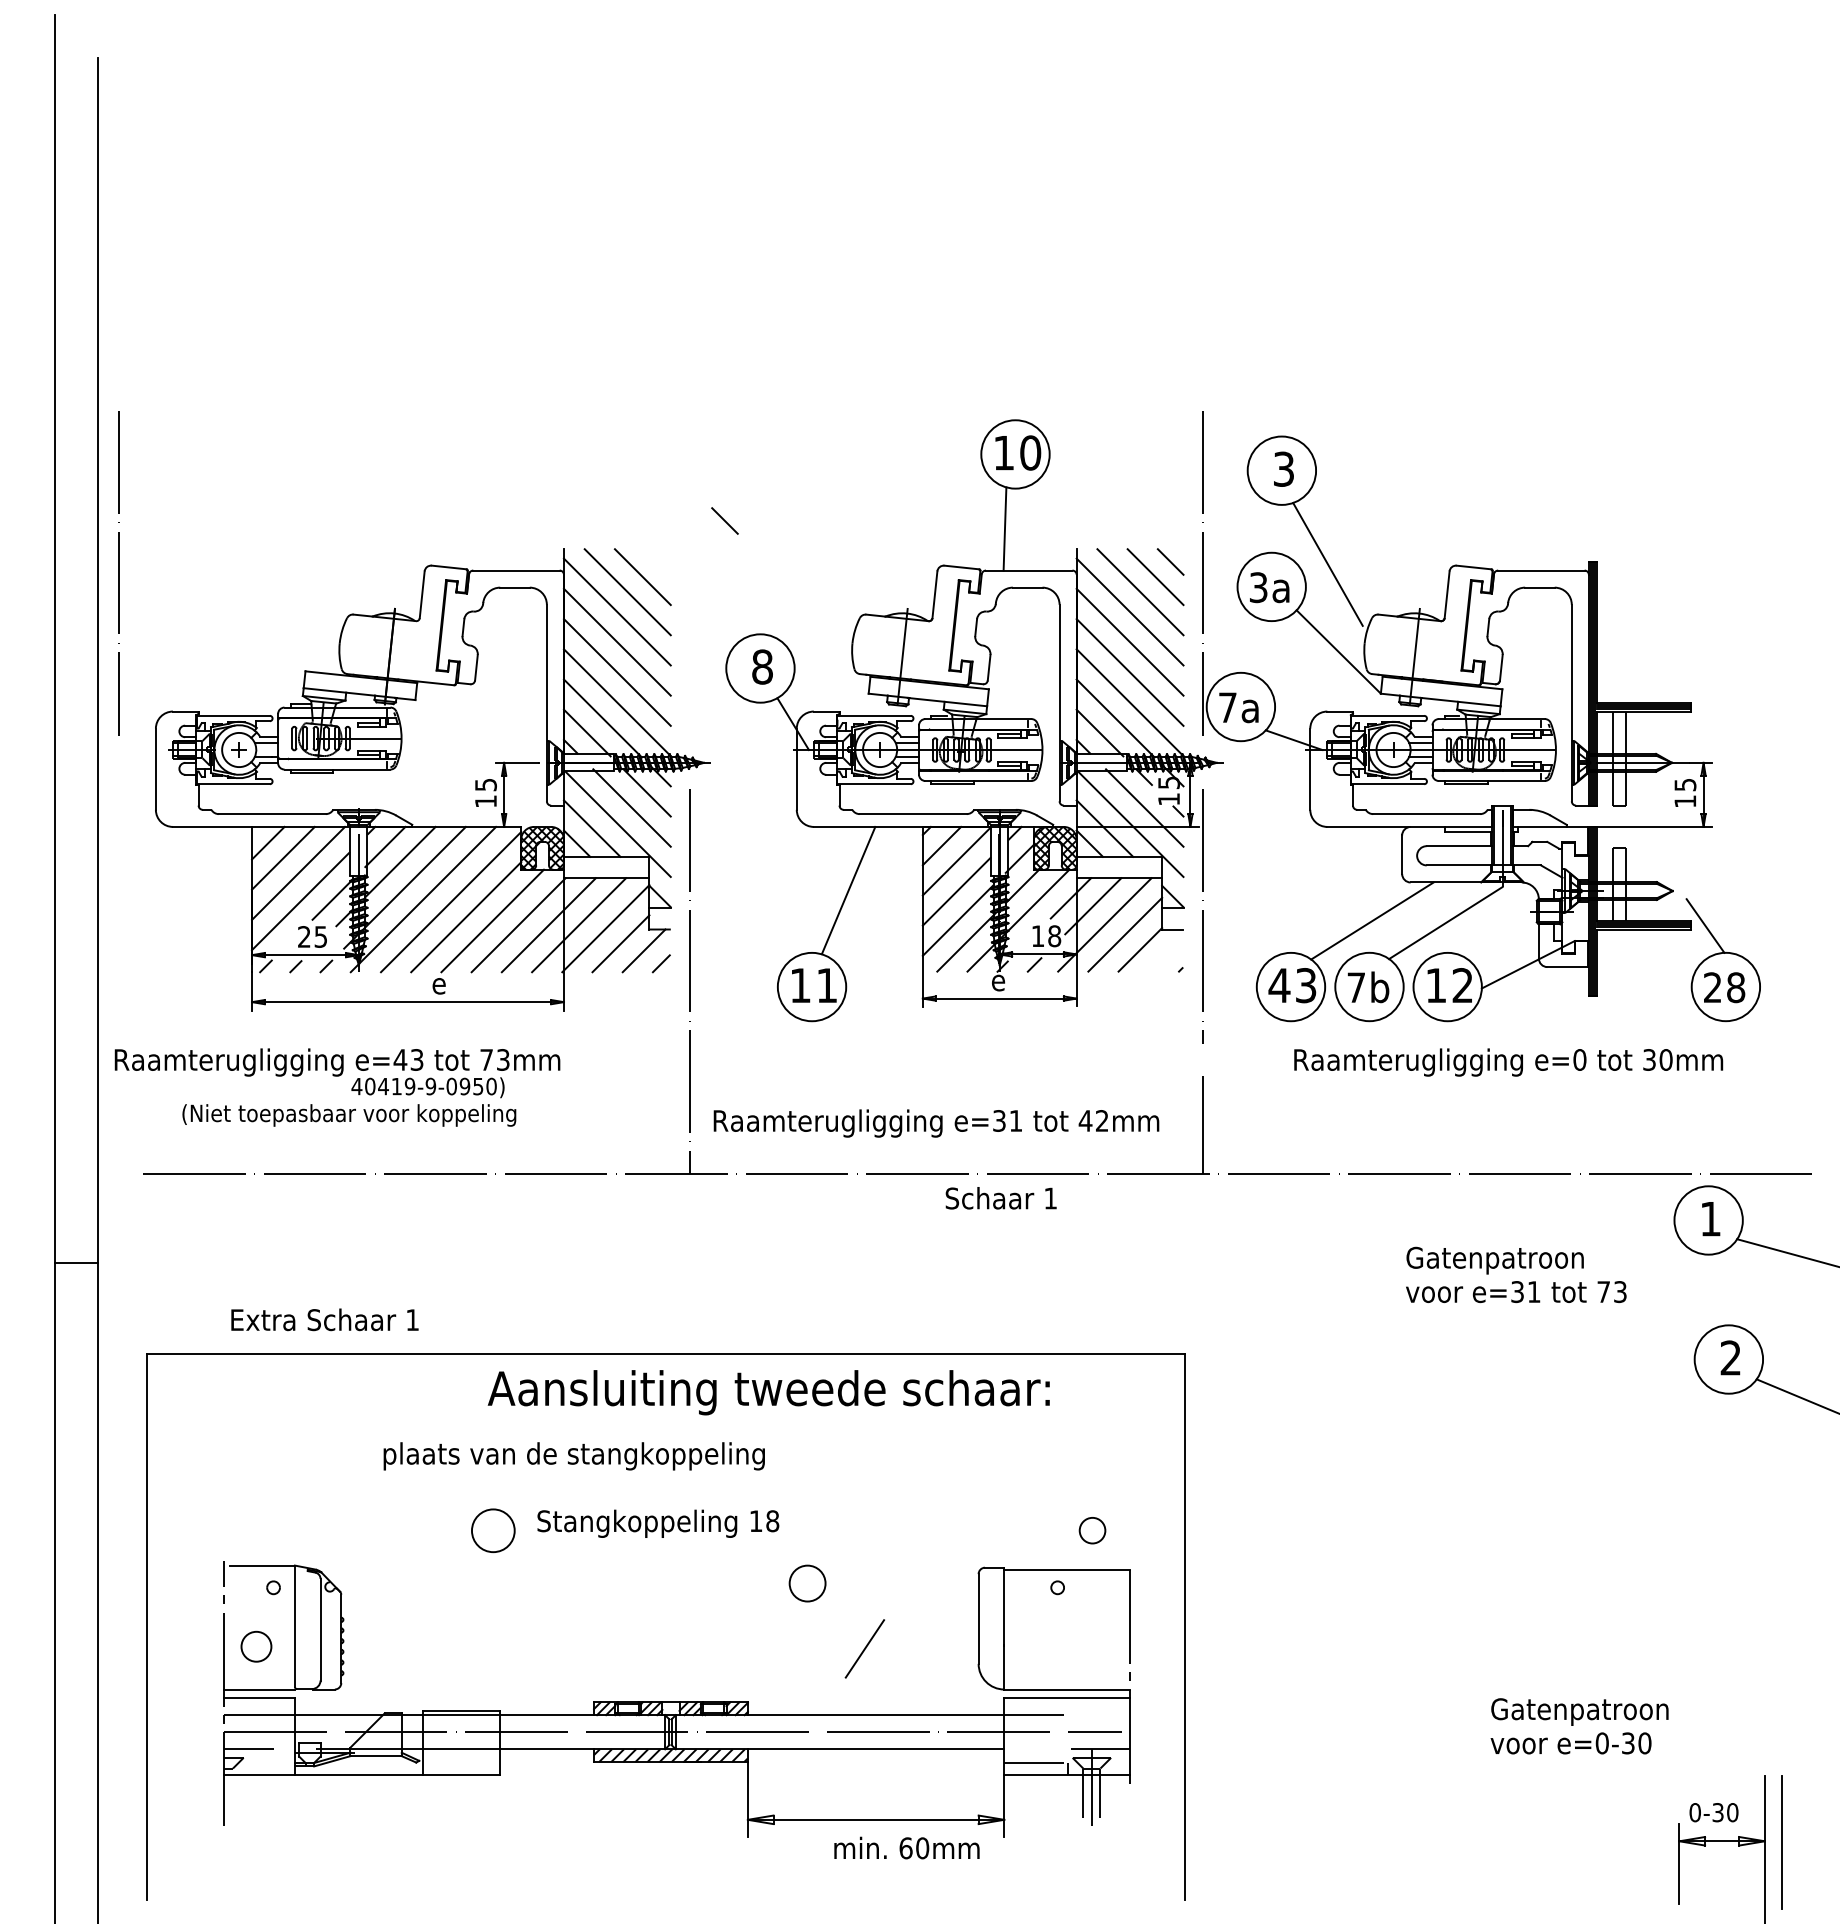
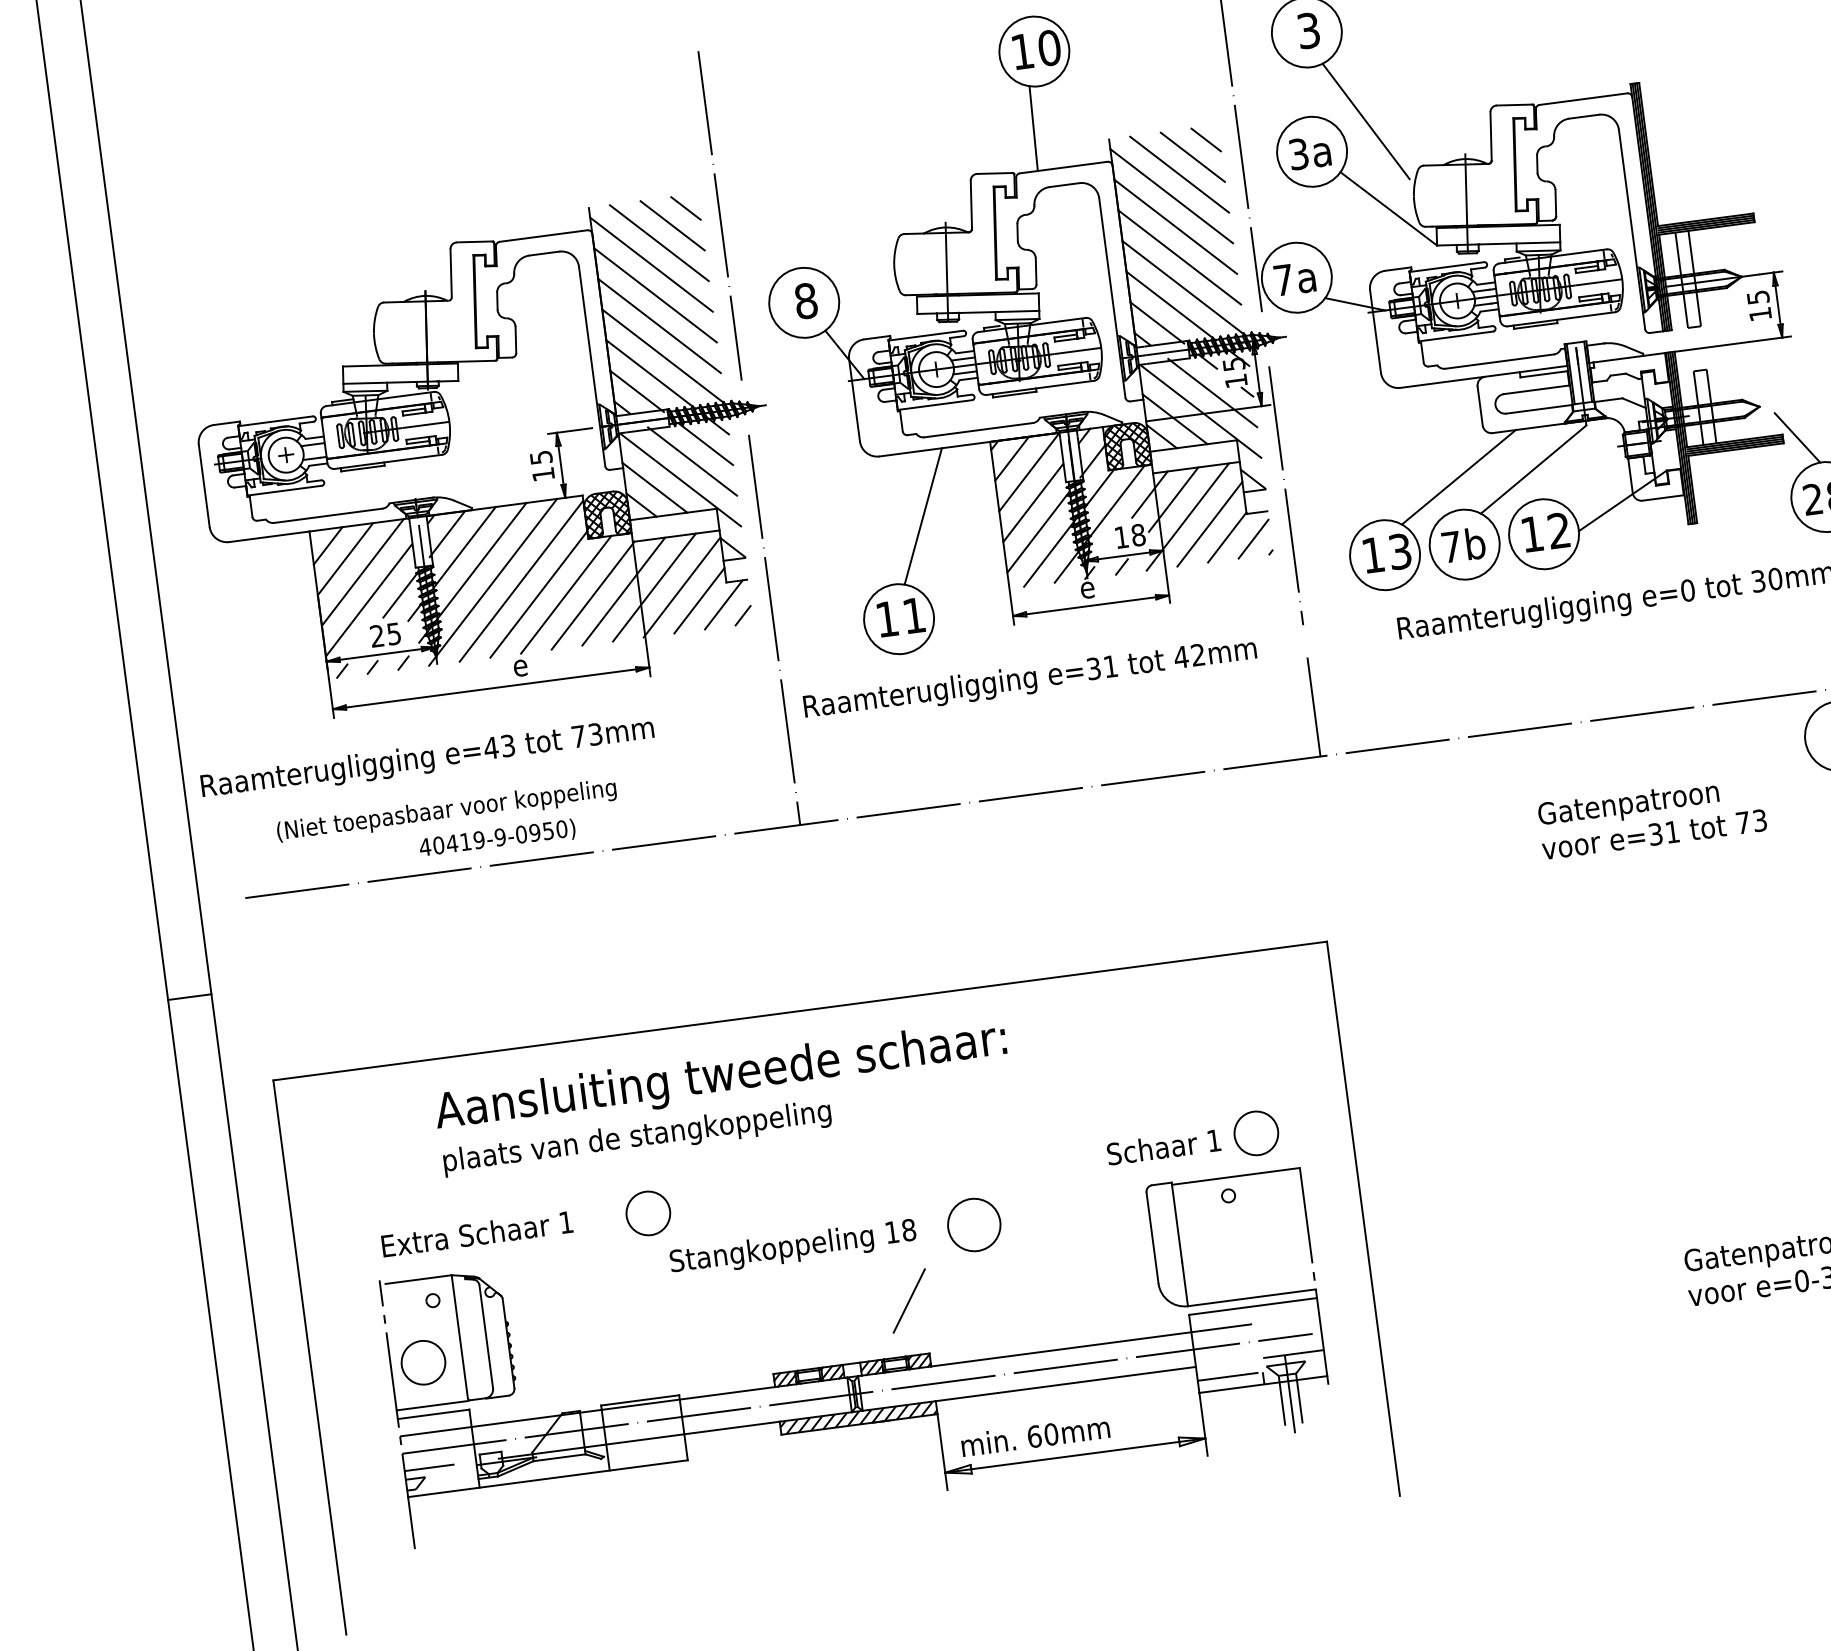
line: (724, 520) -> (685, 208), moved
line: (118, 573) -> (719, 215), moved
line: (1165, 954) -> (1253, 538), added
text: (1279, 985) -> (1373, 555), 43 -> 13
text: (427, 1087) -> (497, 838), moved
text: (936, 1123) -> (1030, 679), moved
text: (1000, 1198) -> (1163, 1147), moved
text: (324, 1319) -> (476, 1233), moved
text: (768, 1392) -> (720, 1077), moved
text: (573, 1456) -> (636, 1138), moved
text: (658, 1523) -> (793, 1247), moved
circle: (1092, 1530) -> (1256, 1133), size x1.67
circle: (807, 1583) -> (974, 1224), size x1.43
circle: (256, 1646) -> (423, 1362), size x1.43
line: (864, 1648) -> (908, 1300), moved
text: (906, 1847) -> (1034, 1435), moved

